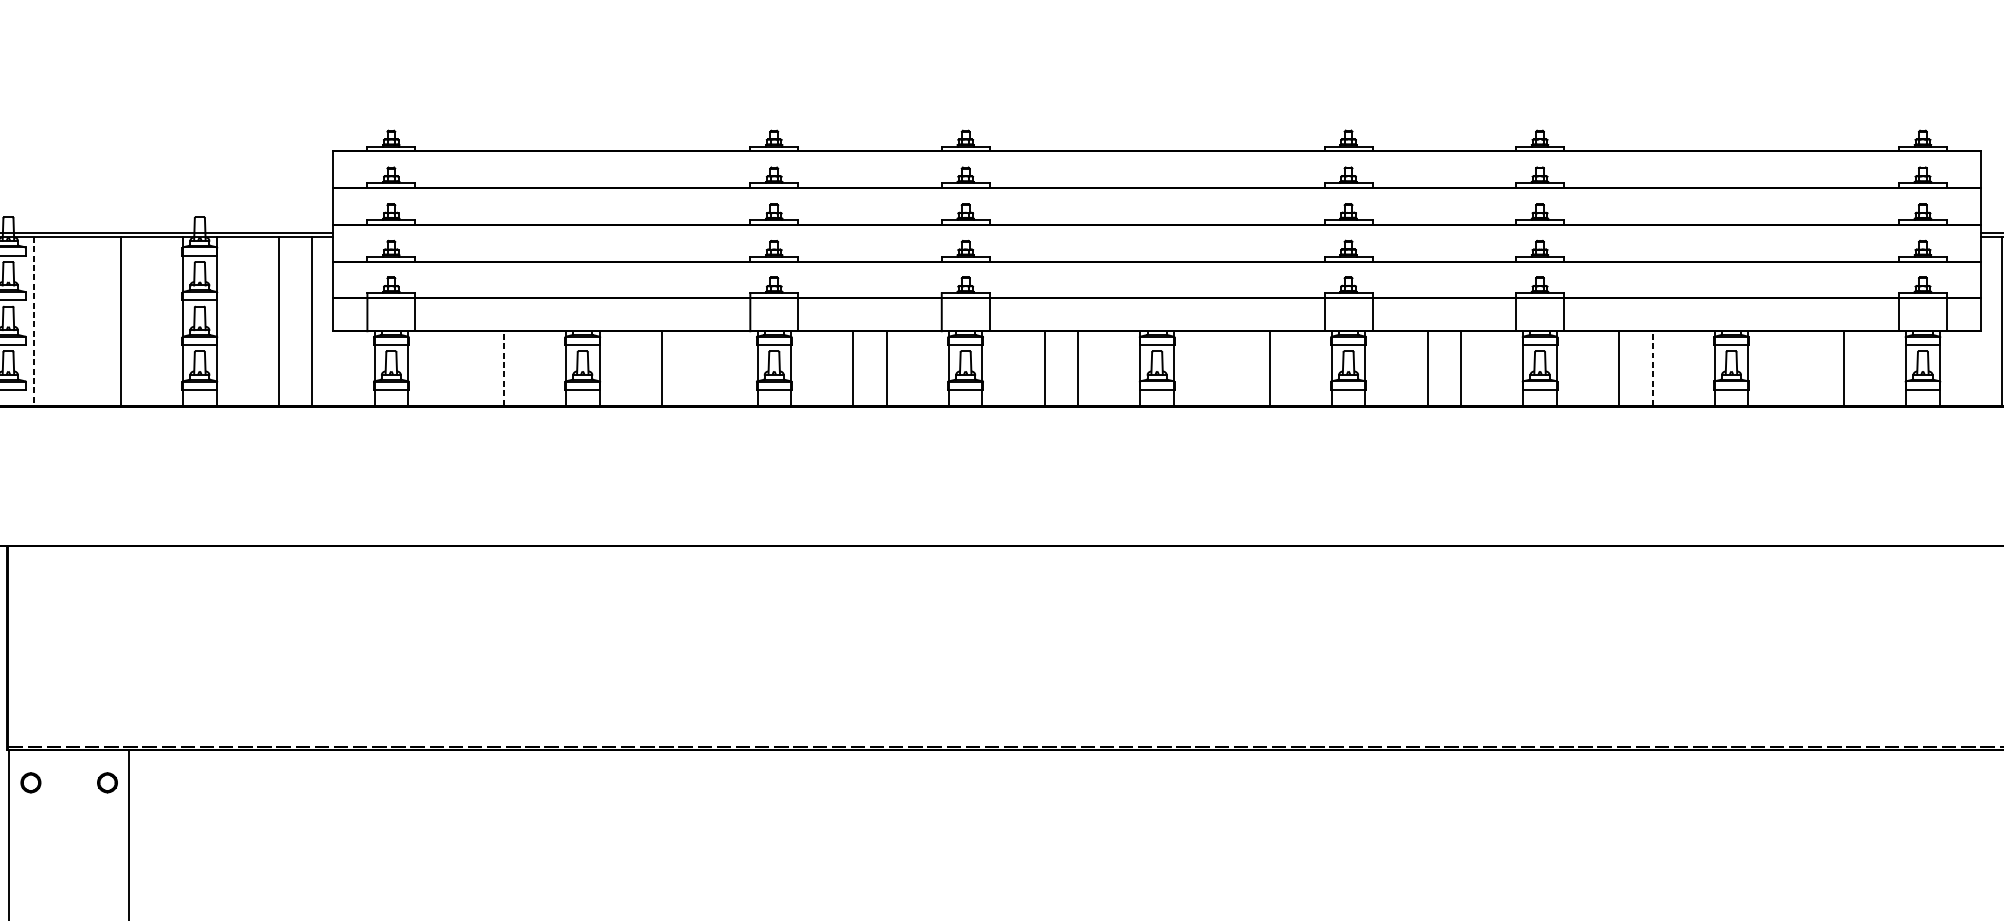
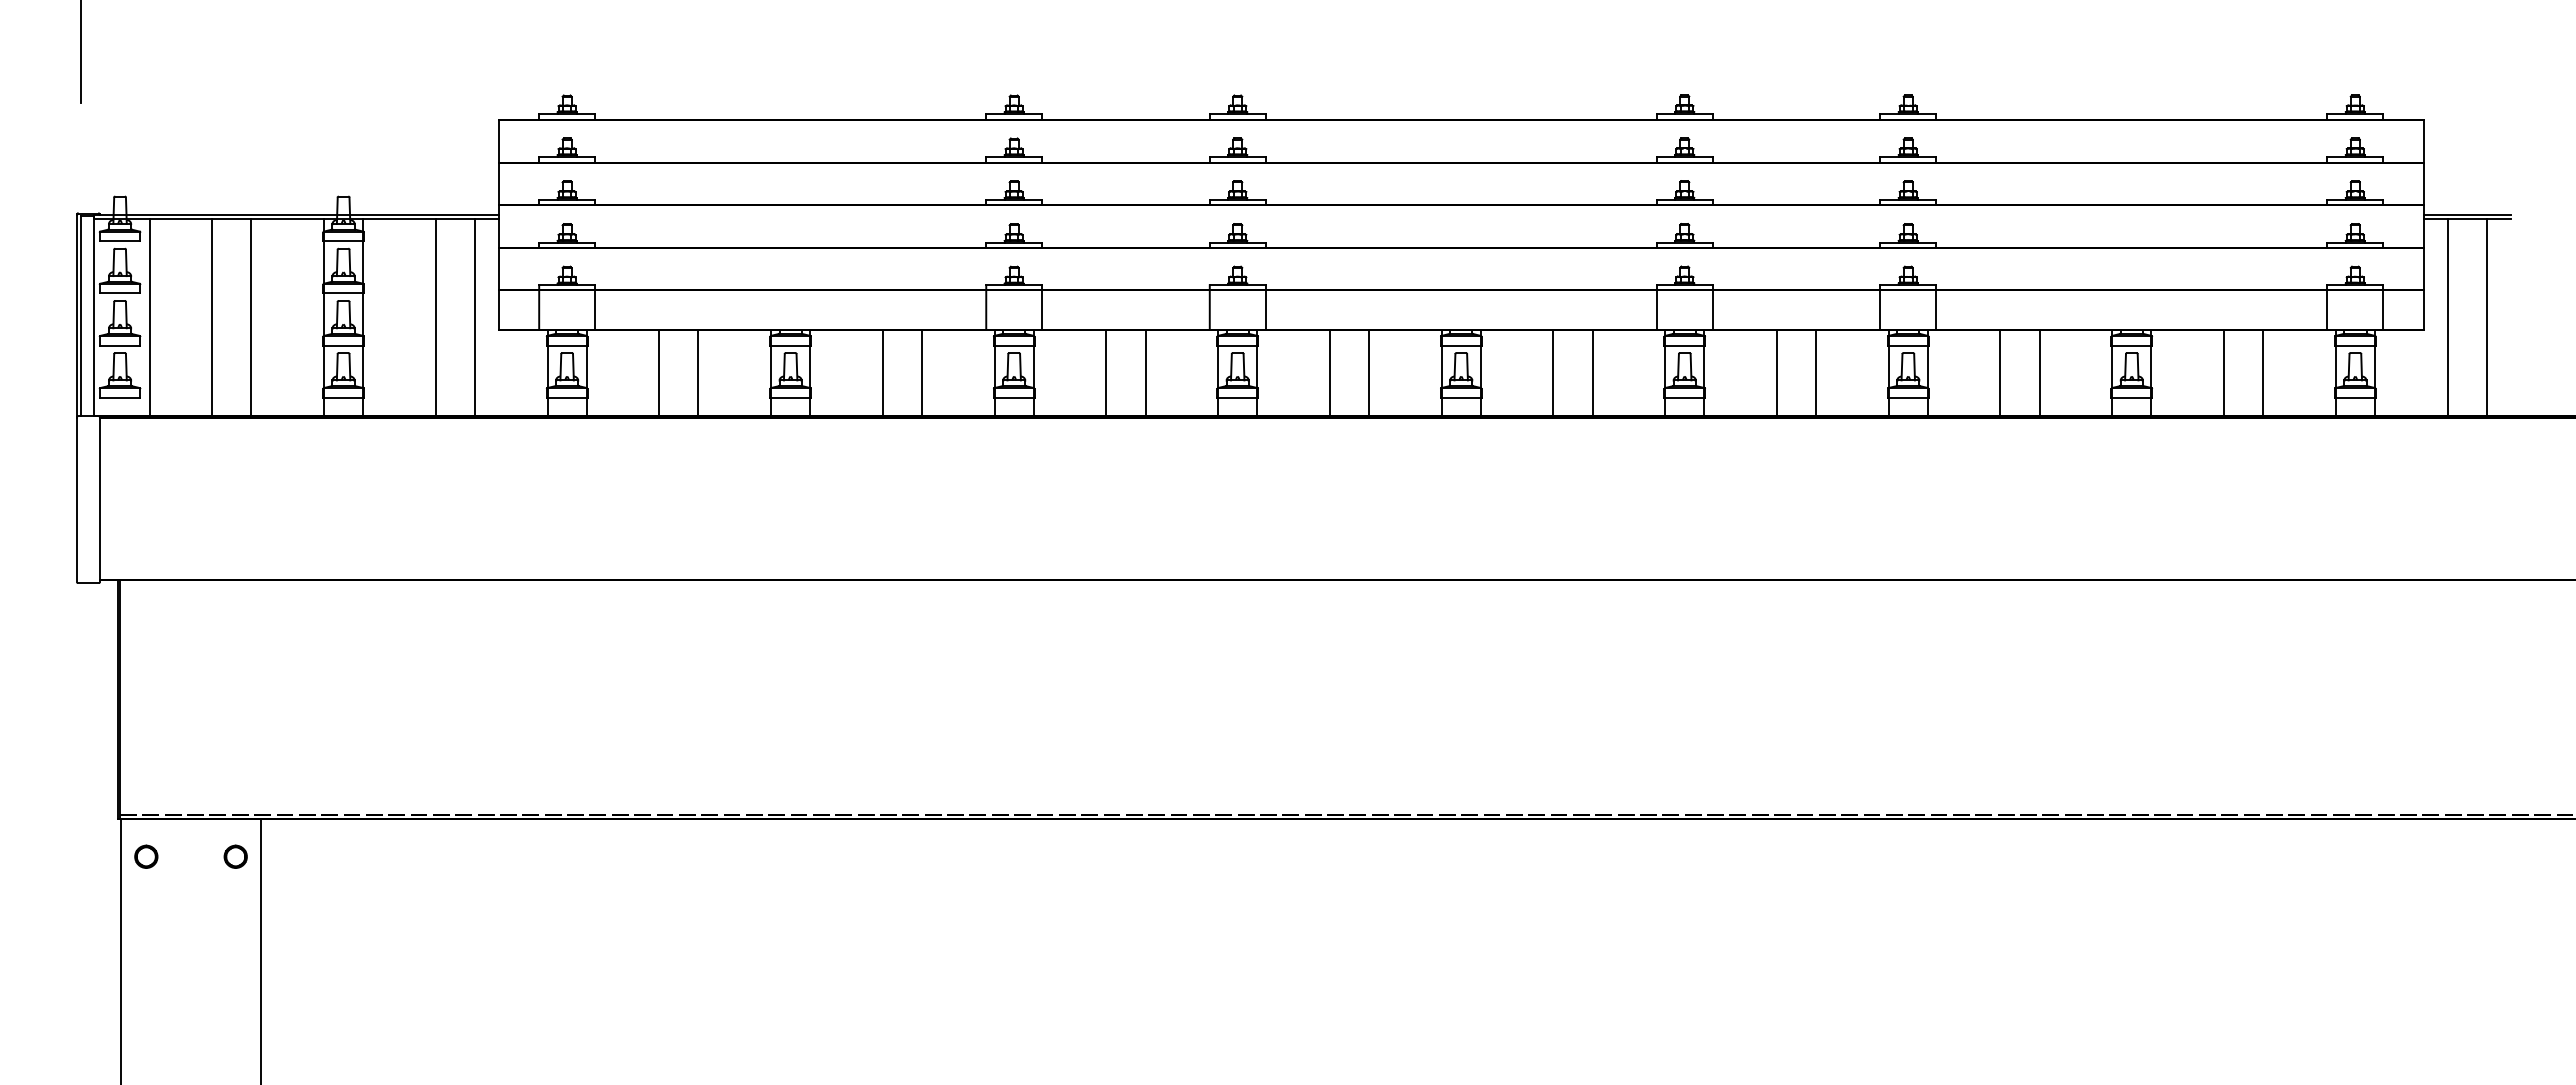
line: (33, 320) -> (149, 317), dashed -> solid
line: (87, 320) -> (212, 317), added
line: (470, 368) -> (659, 372), added
line: (503, 368) -> (698, 372), dashed -> solid
line: (694, 368) -> (921, 372), added
line: (1236, 368) -> (1553, 372), added
line: (1652, 368) -> (2039, 372), dashed -> solid
line: (1810, 368) -> (2224, 372), added

